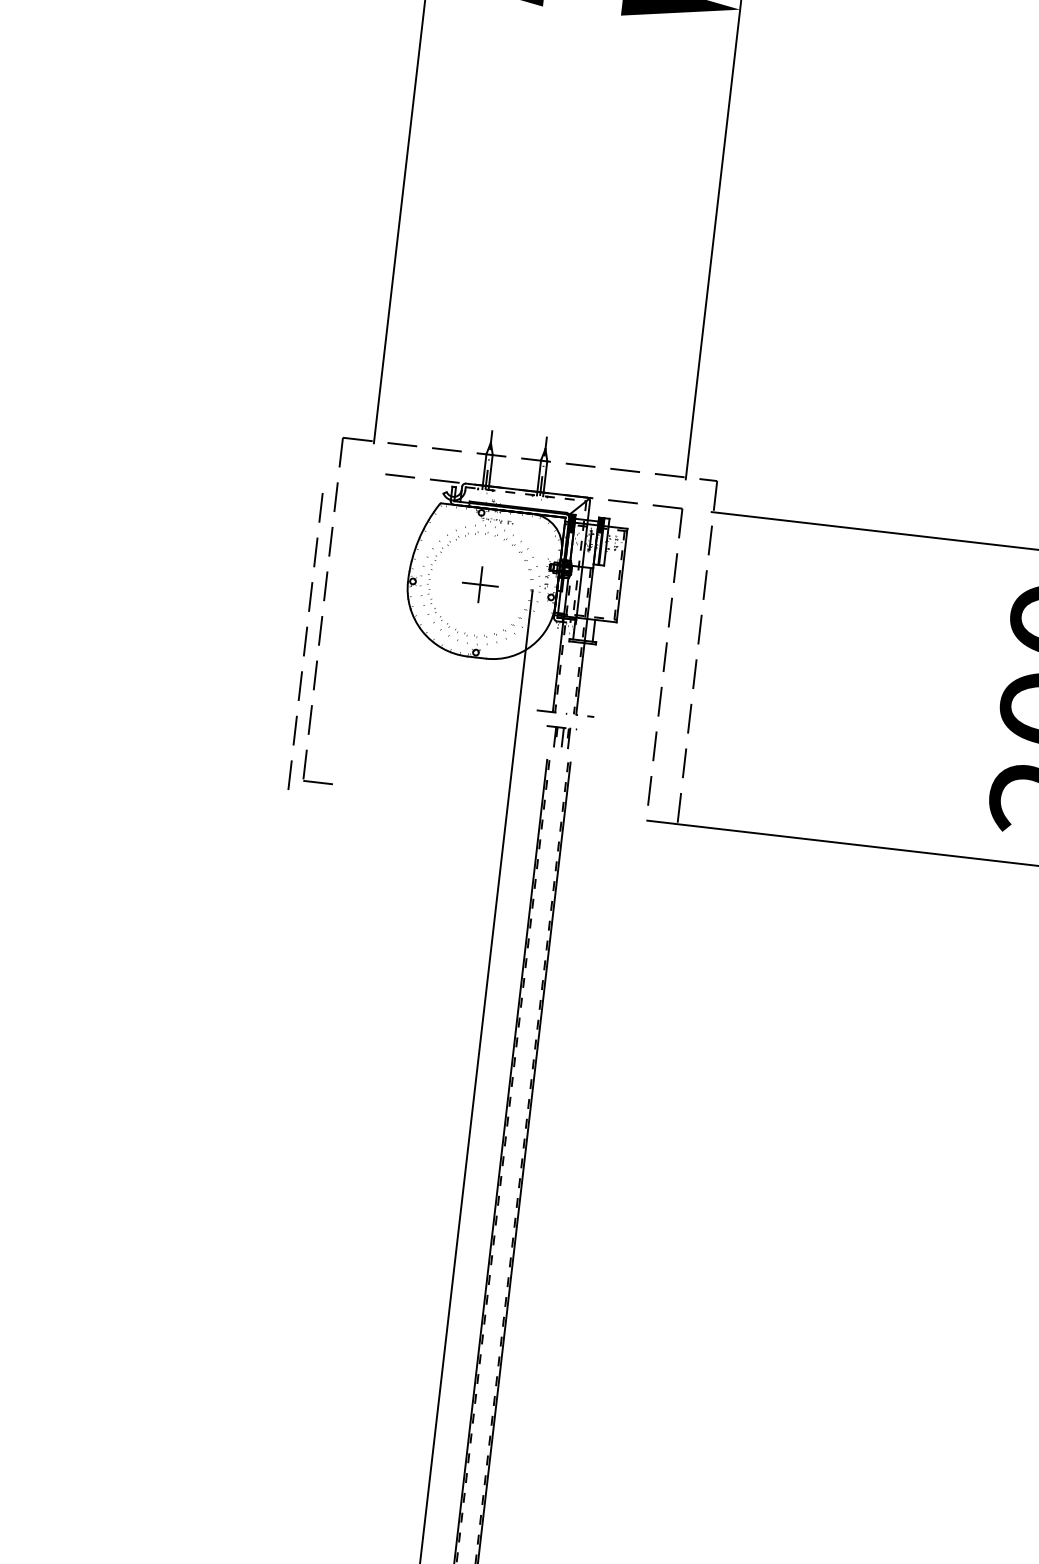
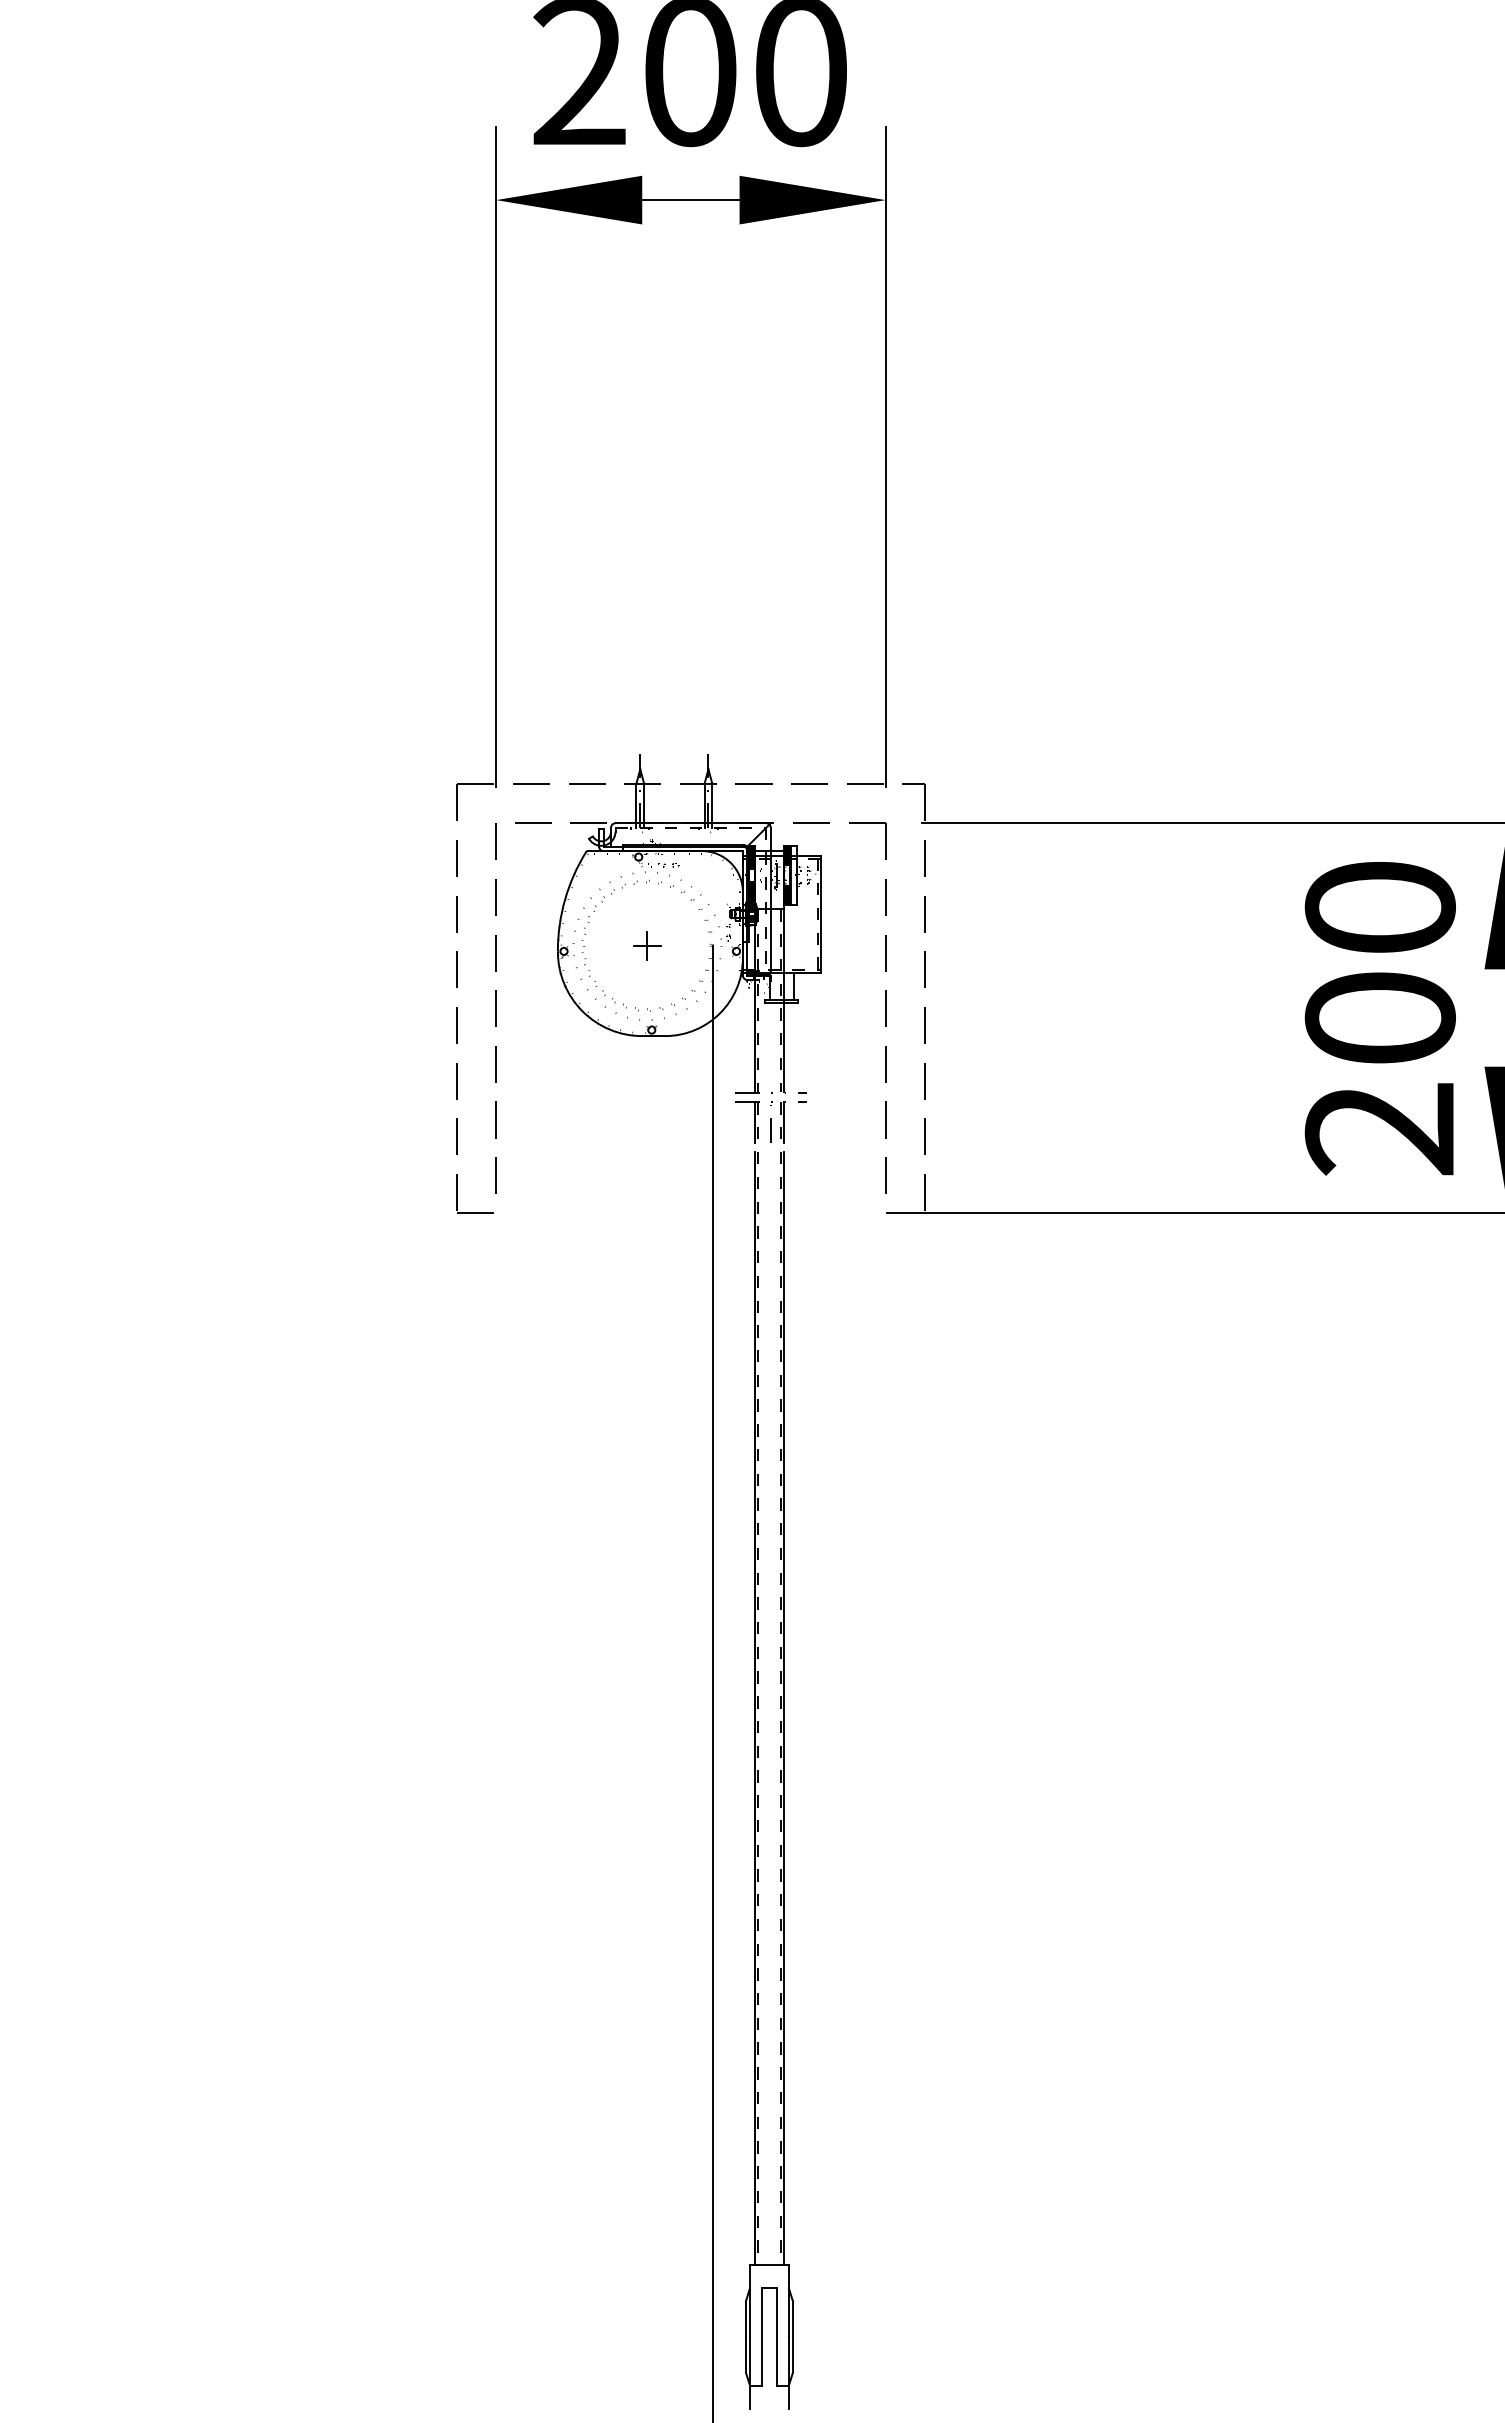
fill: (568, 551) -> (751, 892), added
fill: (597, 556) -> (787, 894), added
part: (480, 584) -> (647, 945), size x0.62
line: (305, 641) -> (495, 1008), moved
part: (562, 737) -> (770, 1122), size x1.67

